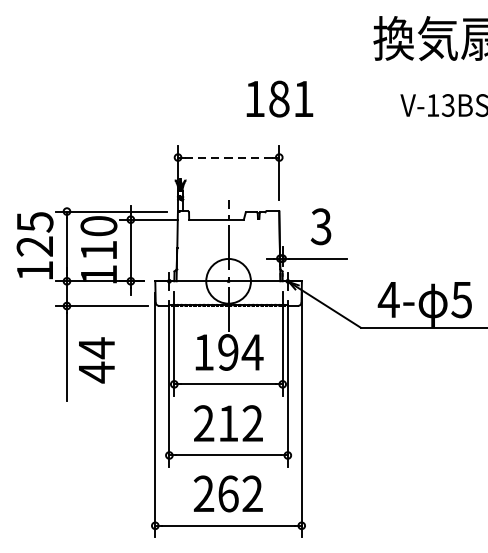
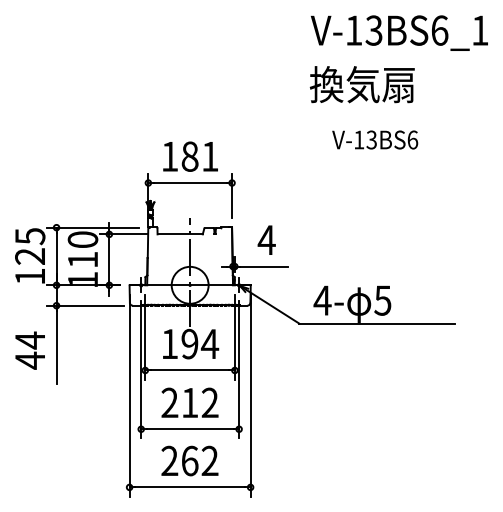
text: (279, 98) -> (190, 156), moved
line: (227, 158) -> (189, 183), dashed -> solid
text: (320, 227) -> (266, 240), 3 -> 4
text: (95, 360) -> (29, 350), moved

